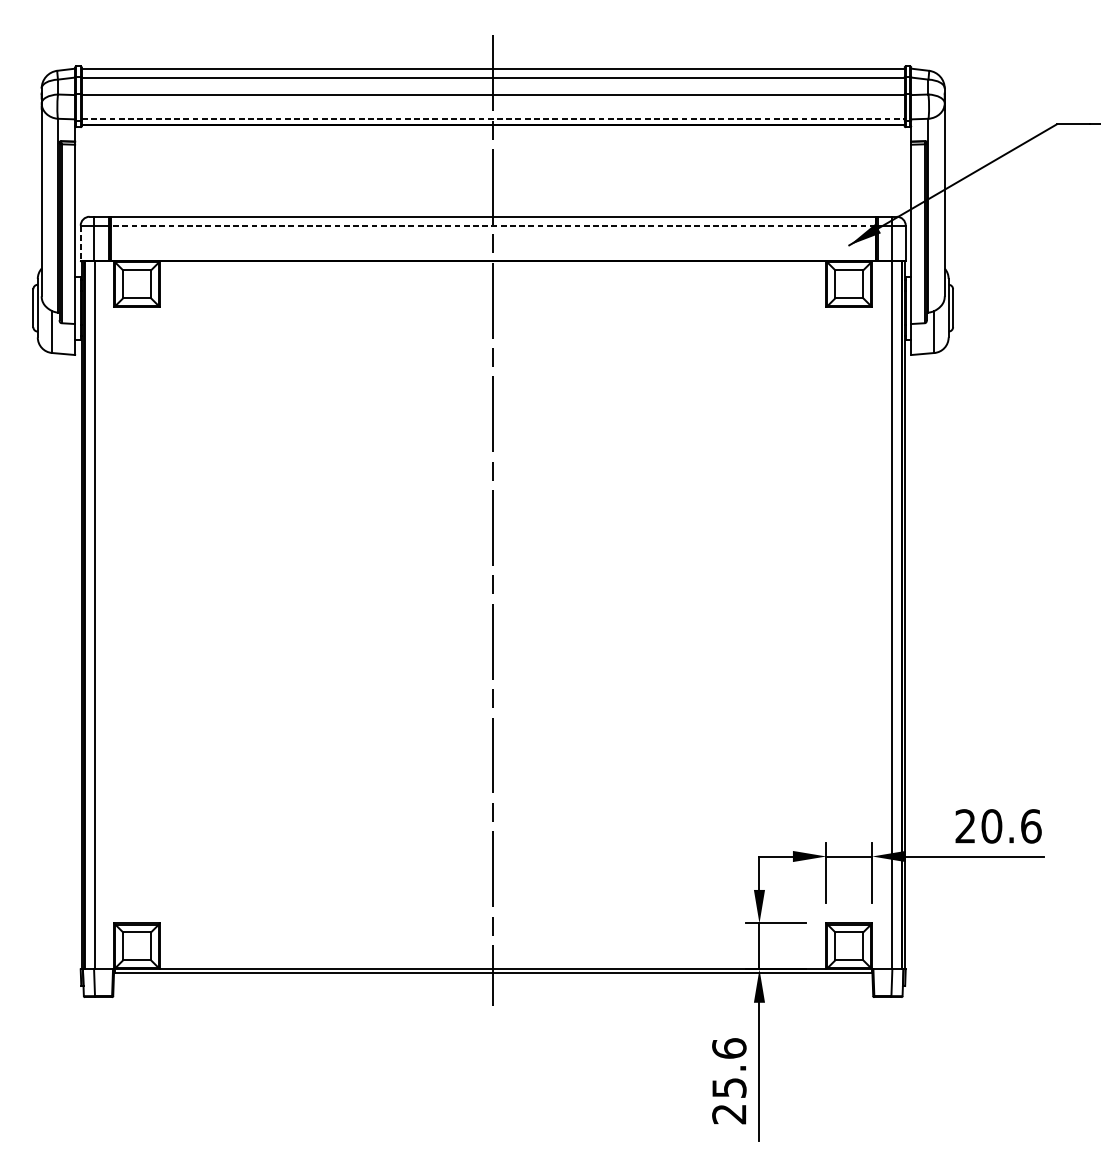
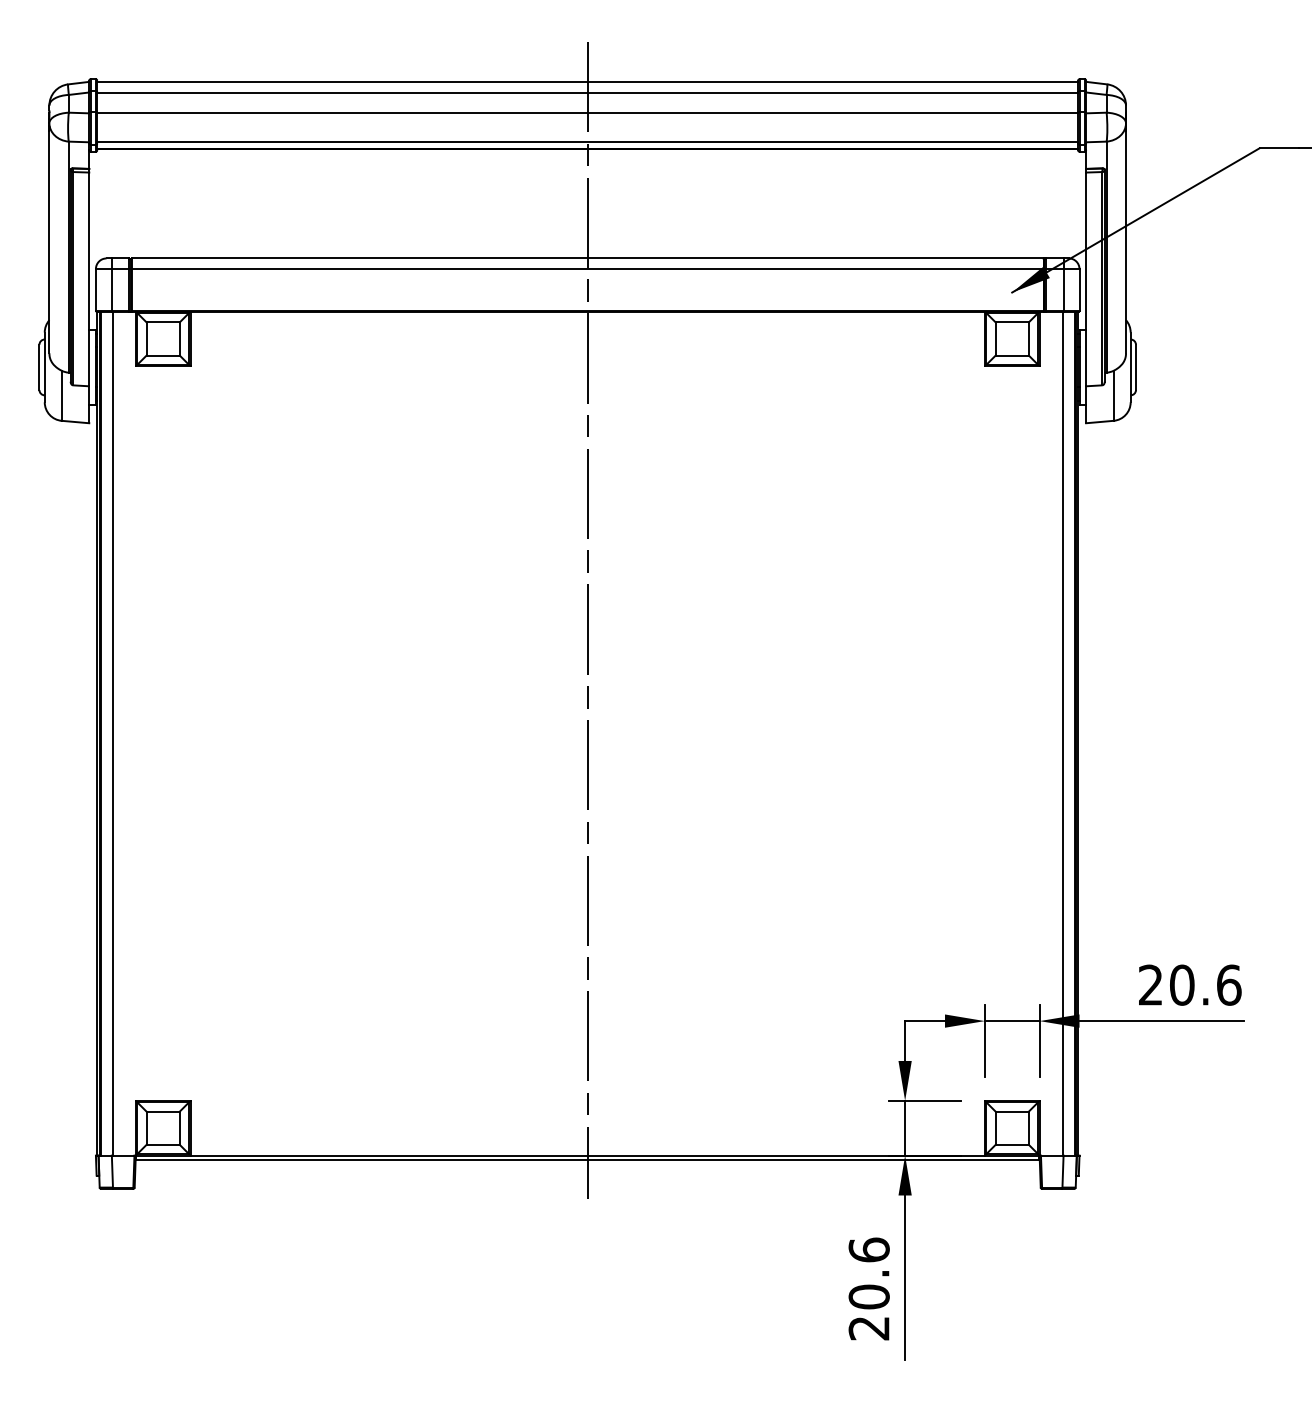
line: (493, 119) -> (588, 142), dashed -> solid
line: (493, 226) -> (587, 269), dashed -> solid
line: (80, 243) -> (95, 290), dashed -> solid
text: (728, 1087) -> (868, 1296), 25.6 -> 20.6

